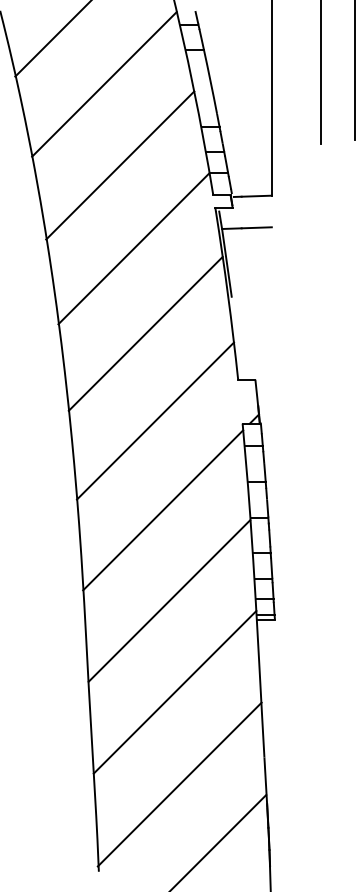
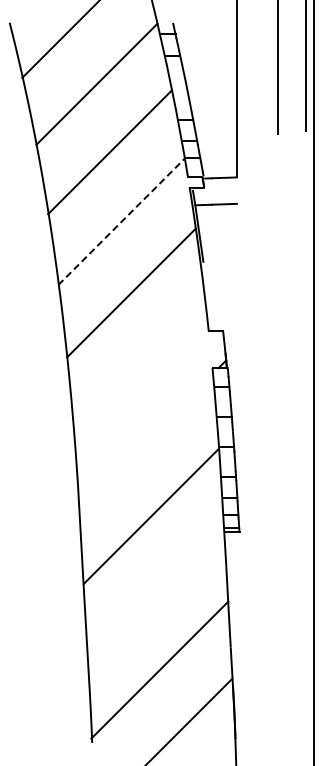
line: (135, 248) -> (122, 221), solid -> dashed
line: (155, 420) -> (139, 365), removed
line: (162, 510) -> (145, 440), removed
line: (175, 691) -> (156, 592), removed

